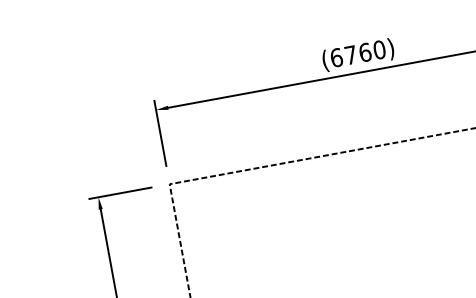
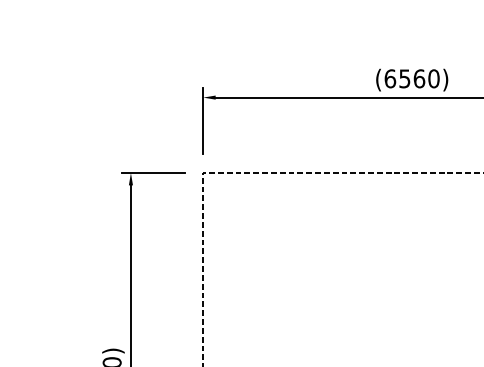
text: (350, 54) -> (404, 78), (6760) -> (6560)

